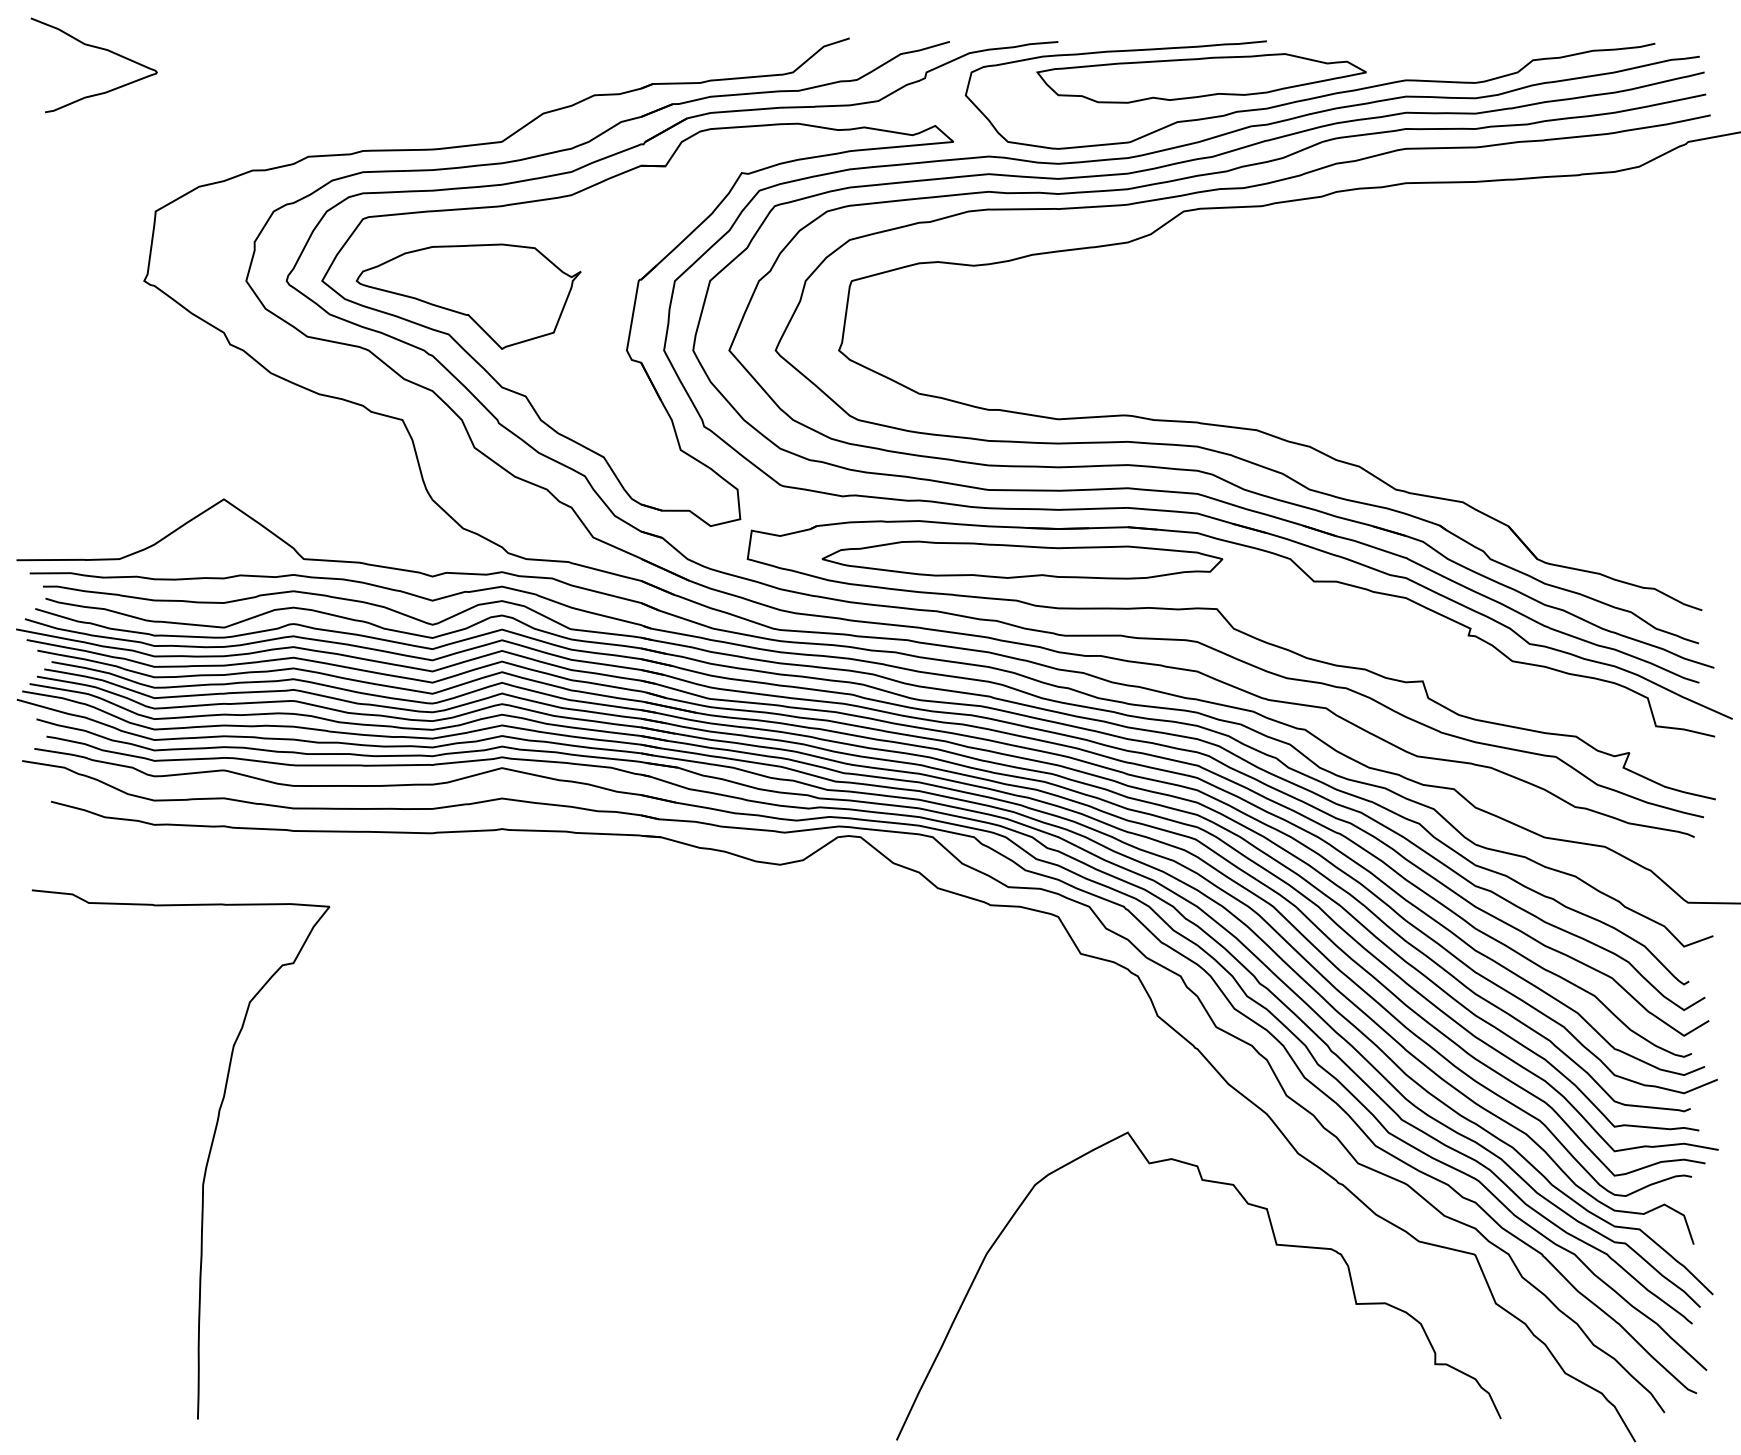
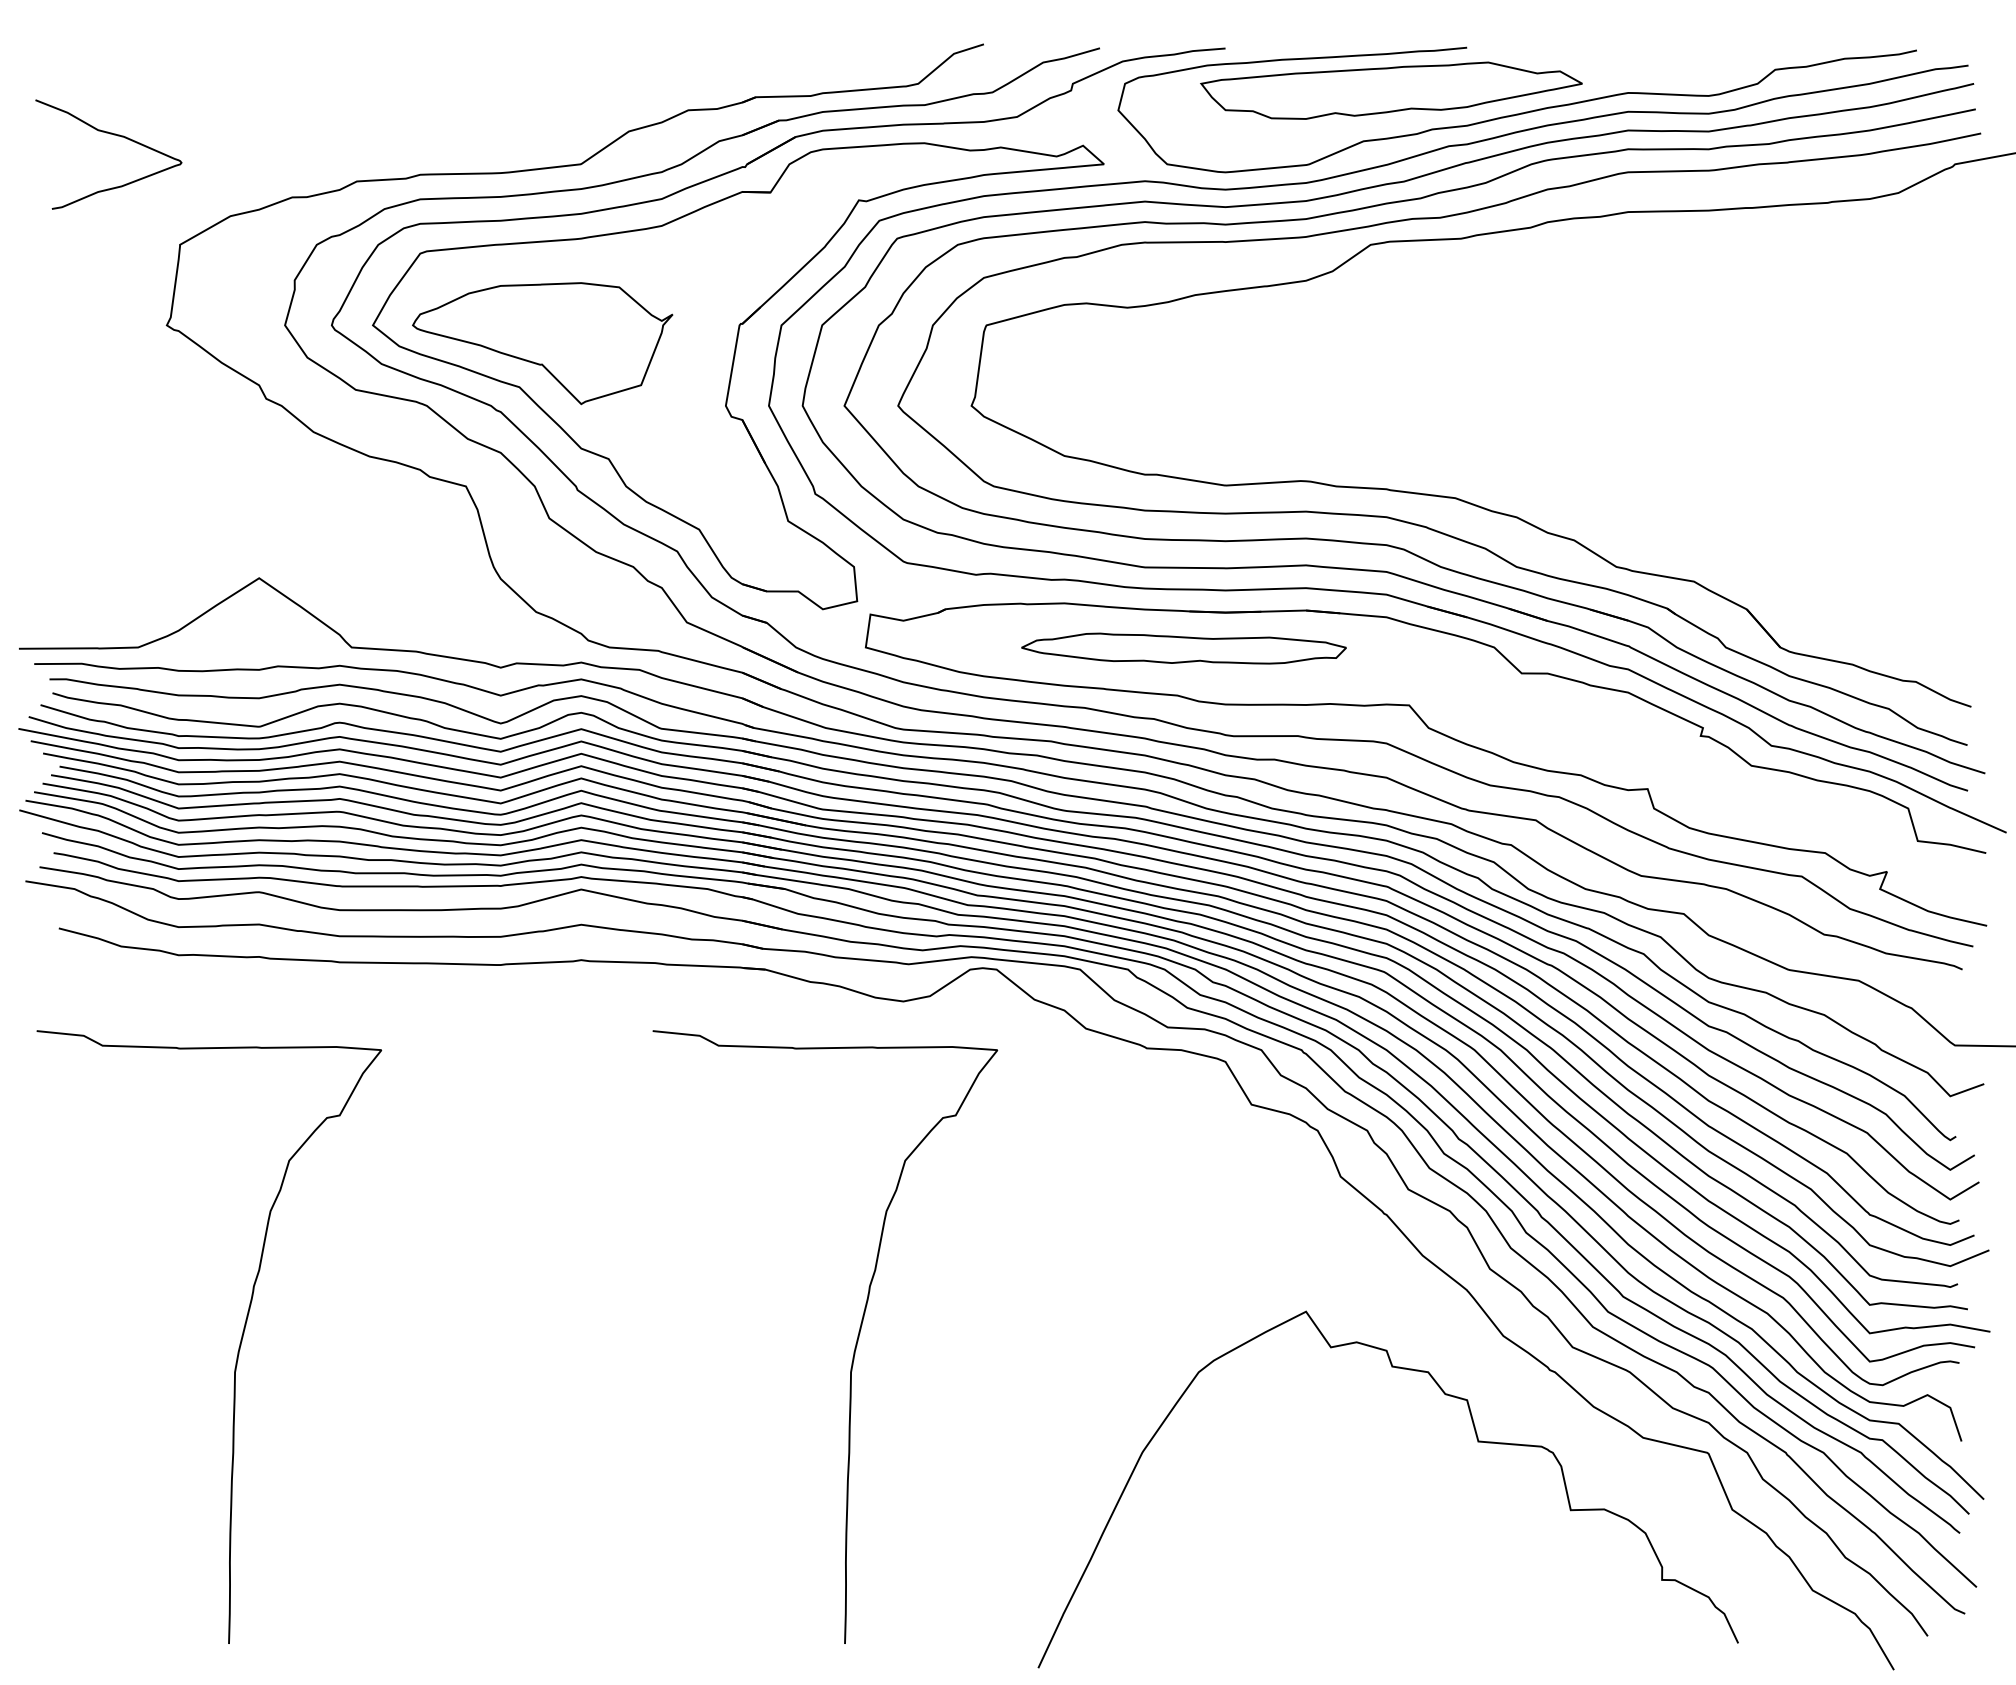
curve: (99, 48) -> (114, 135), moved
part: (1022, 560) -> (1183, 648), size x0.7
curve: (738, 1160) -> (855, 1343), added

